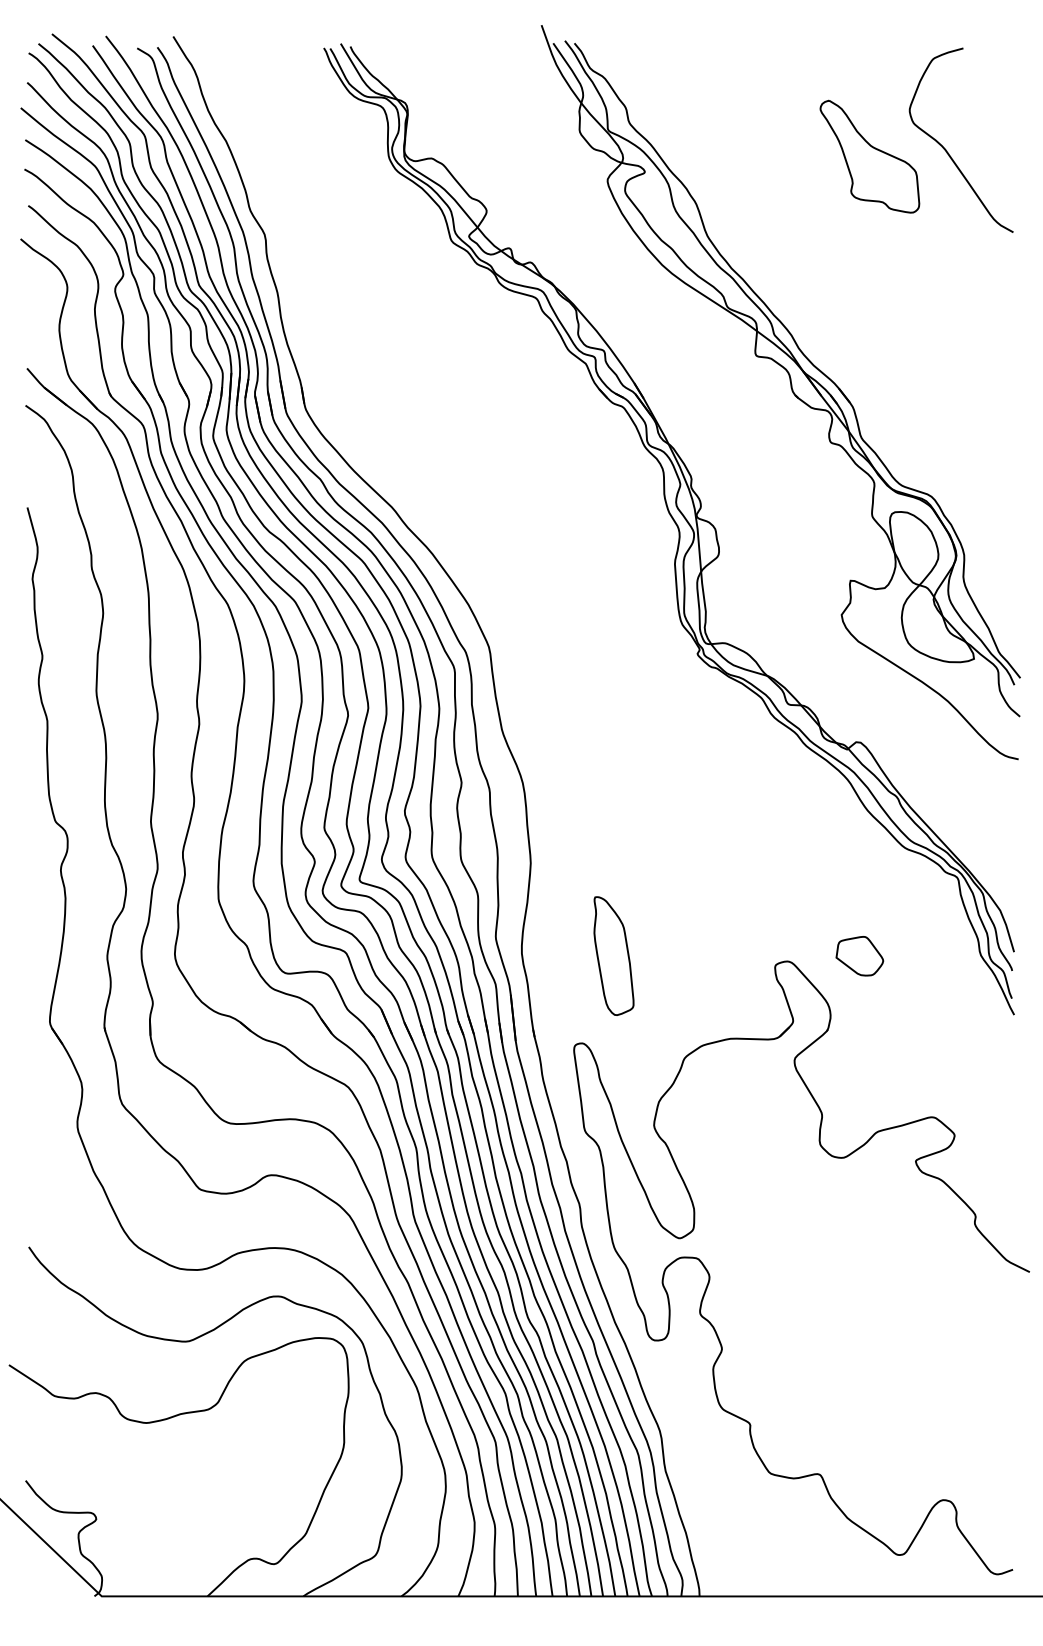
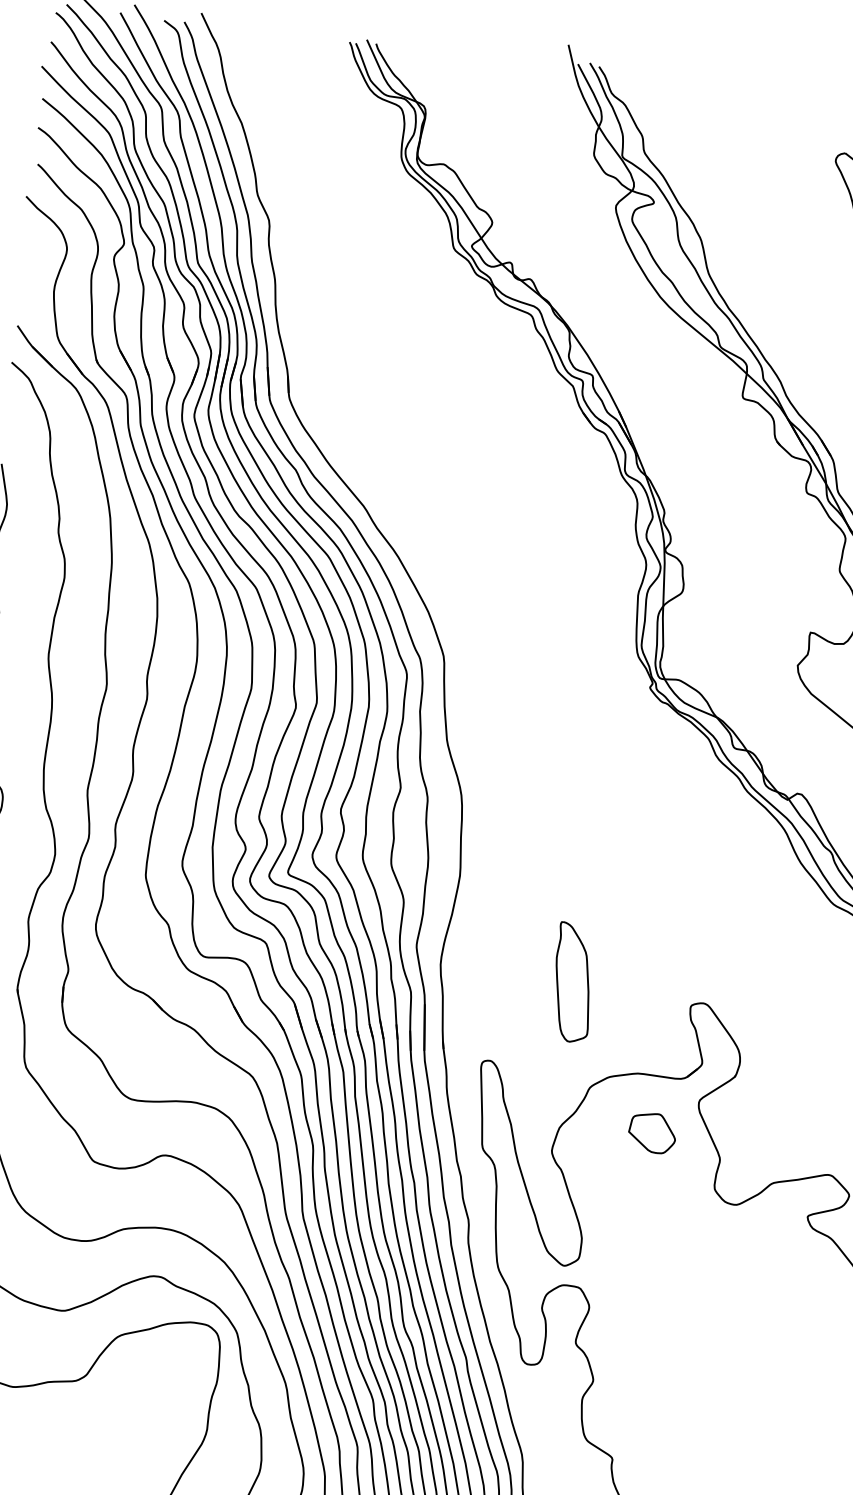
part: (613, 955) -> (573, 982), moved
part: (859, 956) -> (652, 1133), moved

